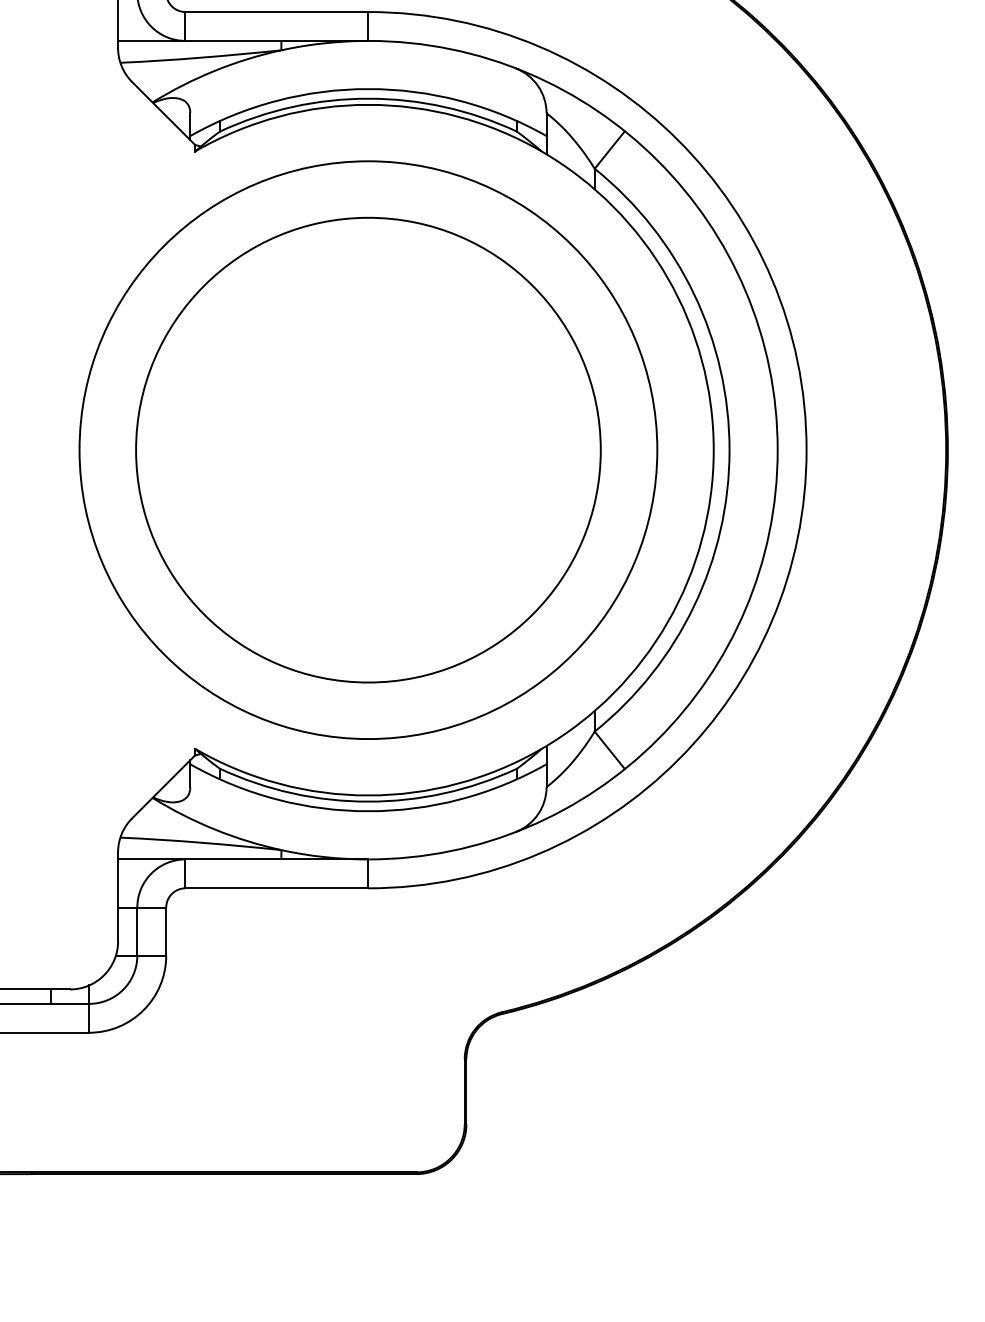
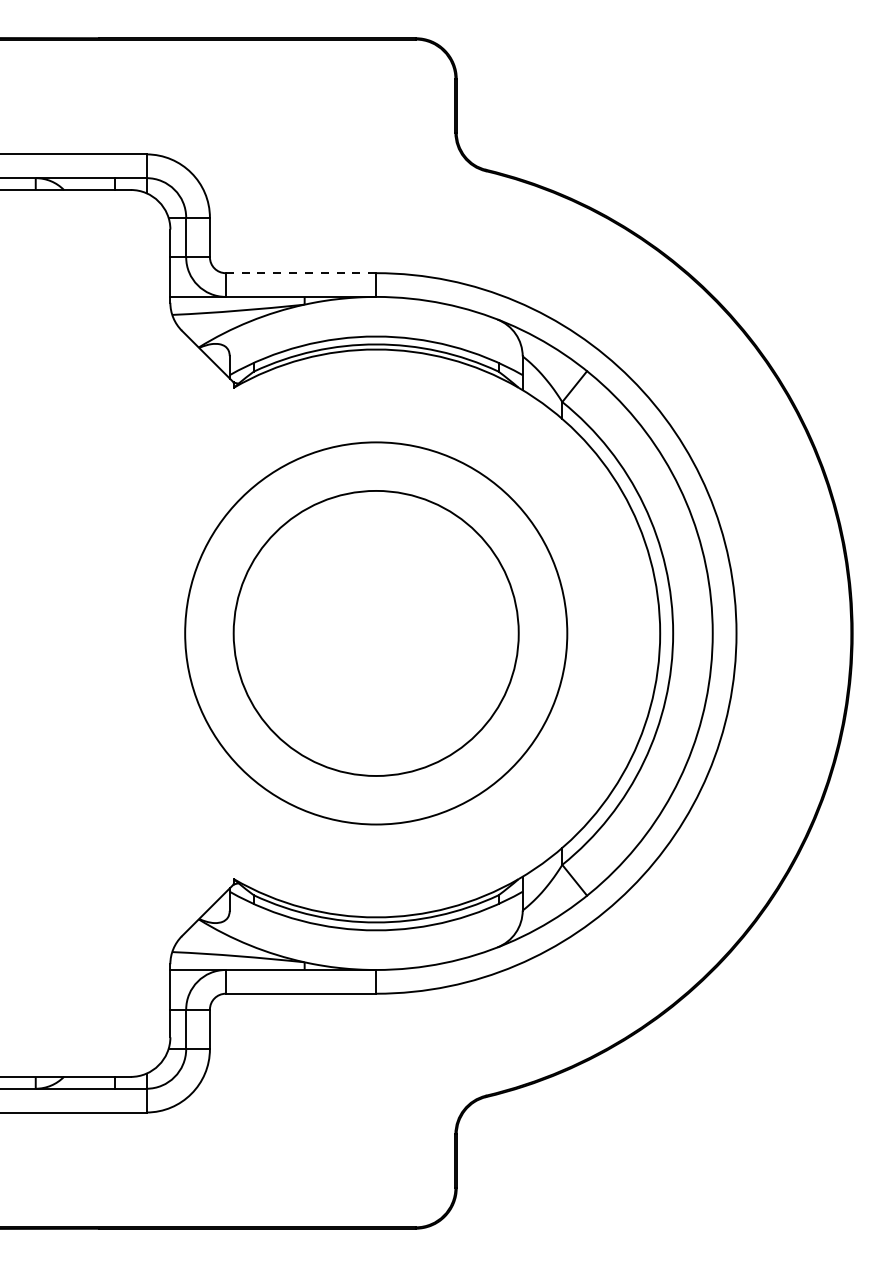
line: (277, 12) -> (301, 273), solid -> dashed
circle: (367, 450) -> (375, 633), size x0.6

